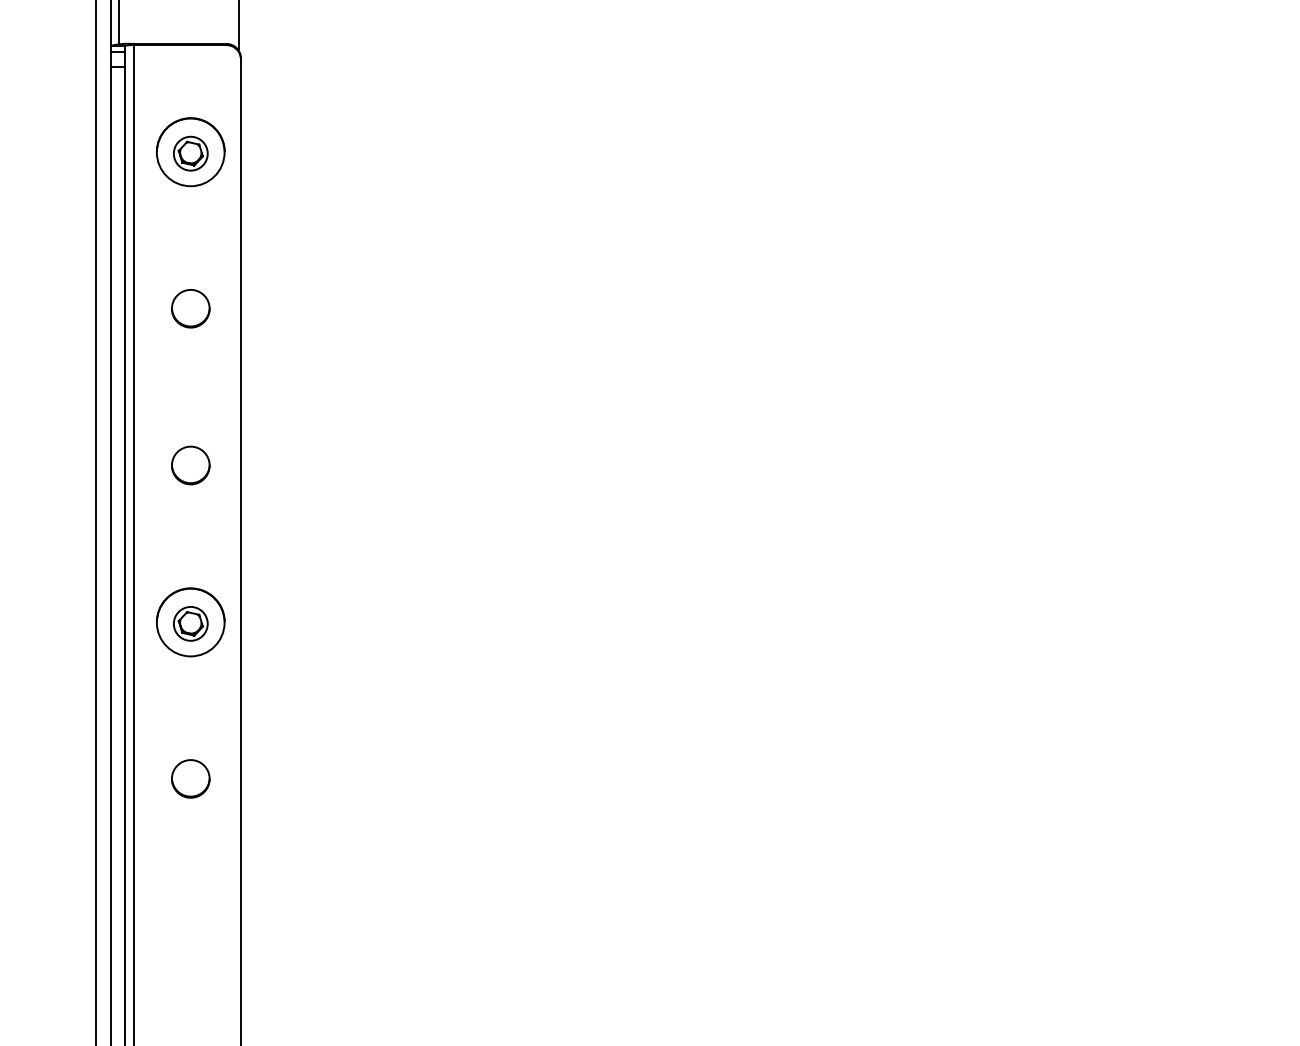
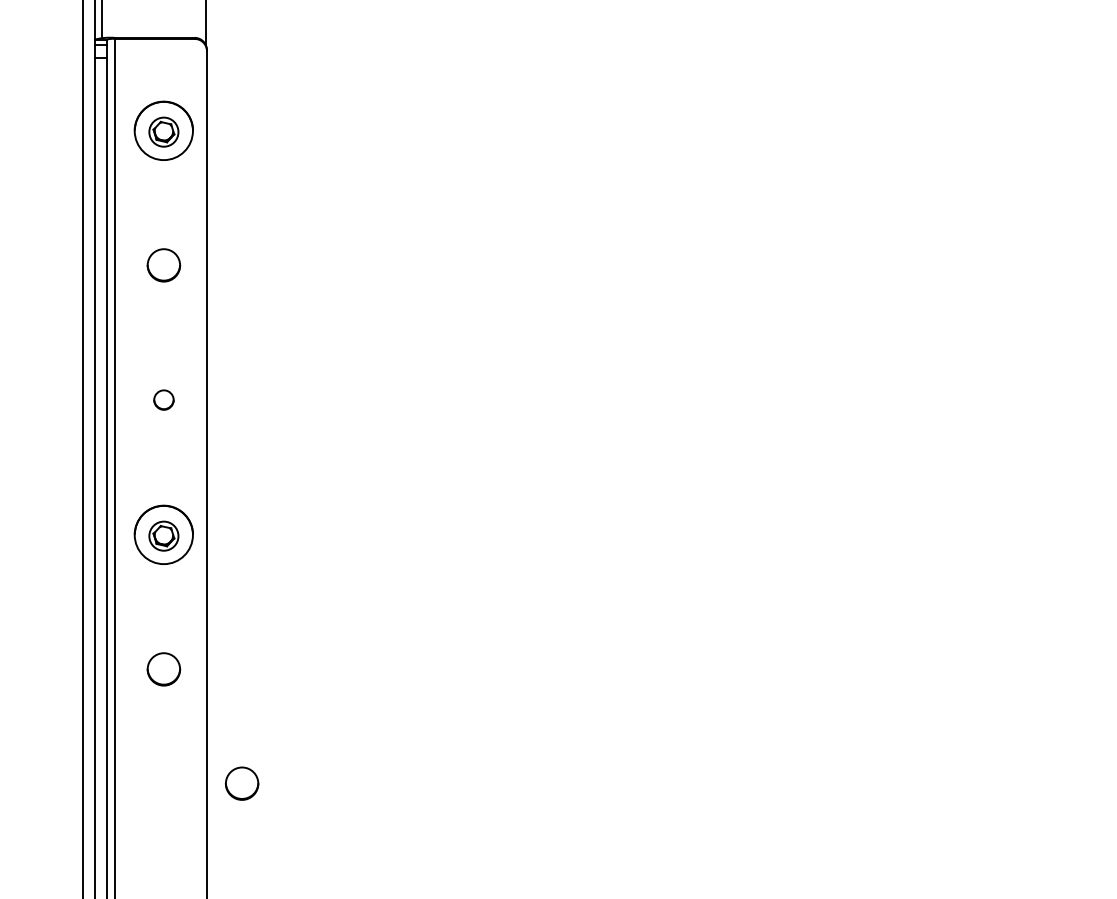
part: (190, 465) -> (163, 400), size x0.6
circle: (281, 911) -> (241, 783), added

